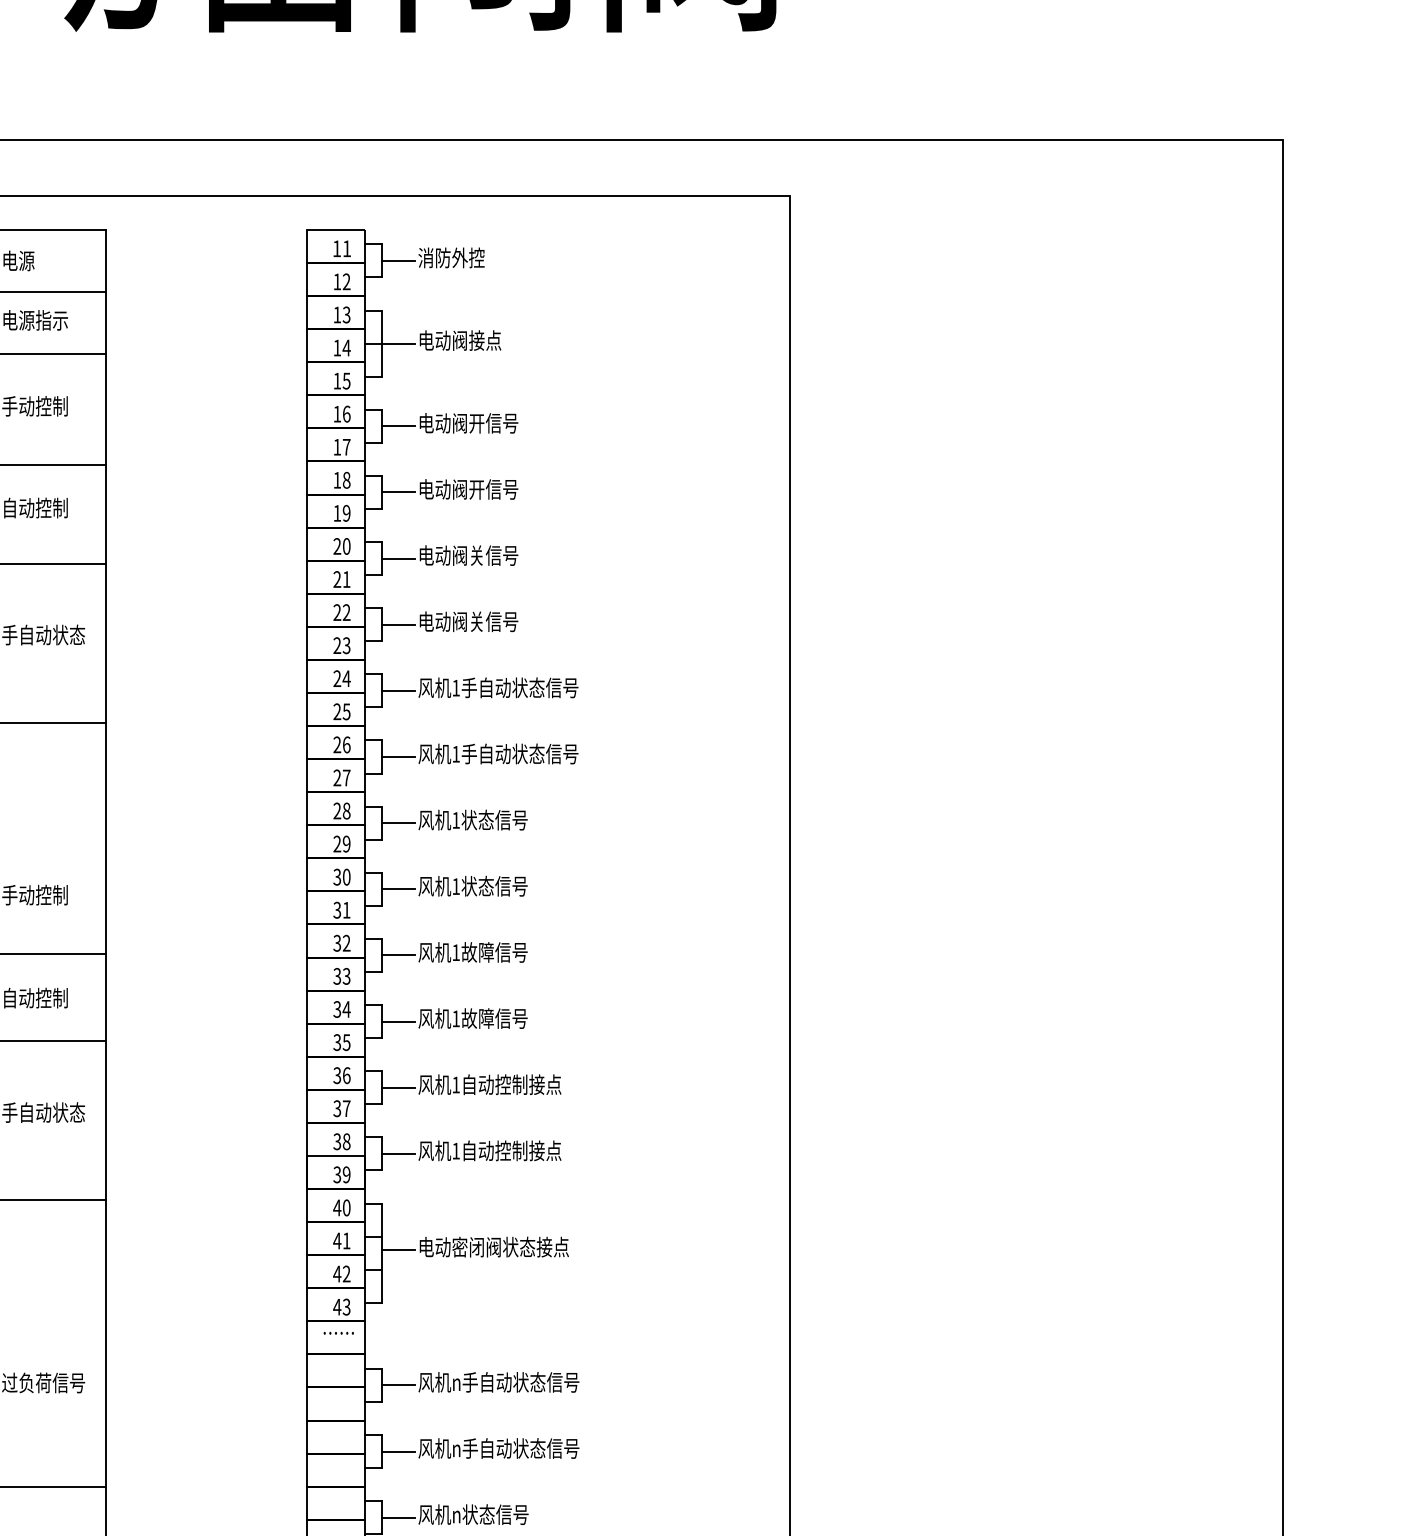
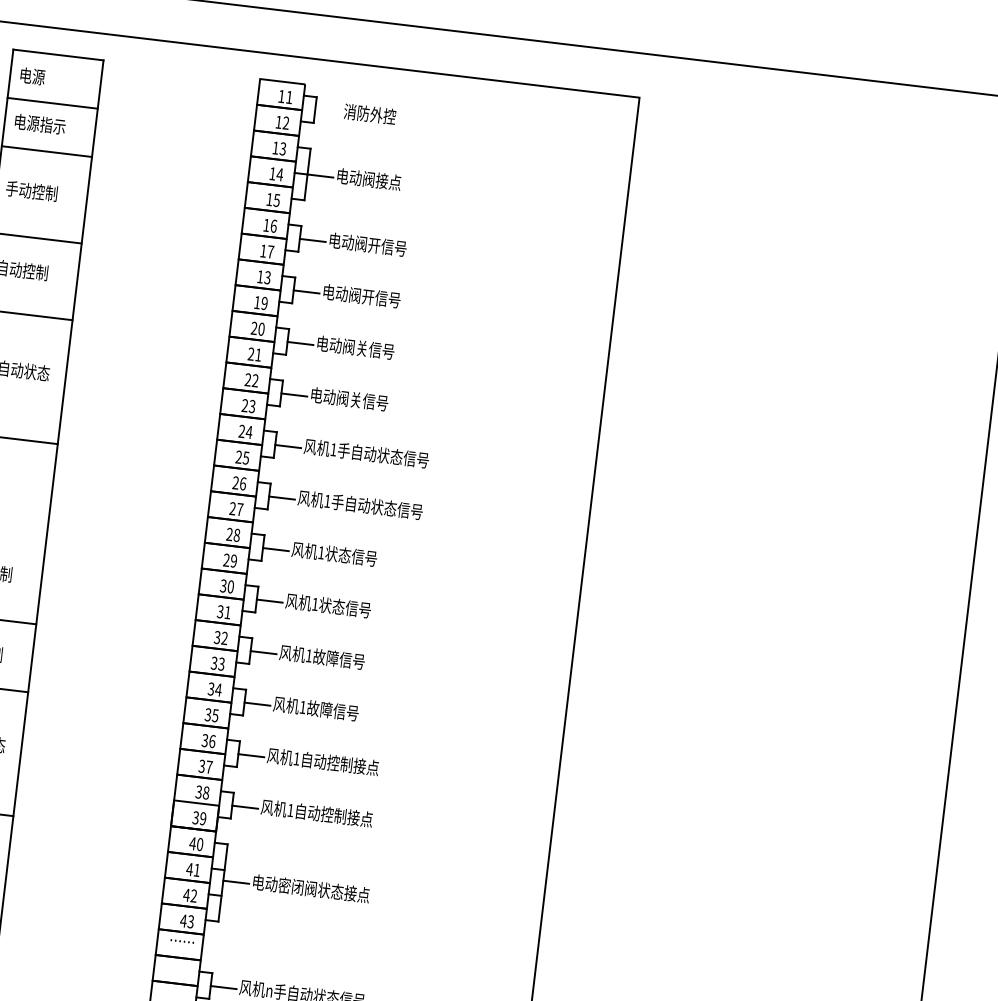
line: (397, 260) -> (327, 111), removed
text: (346, 480) -> (267, 277), 18 -> 13

